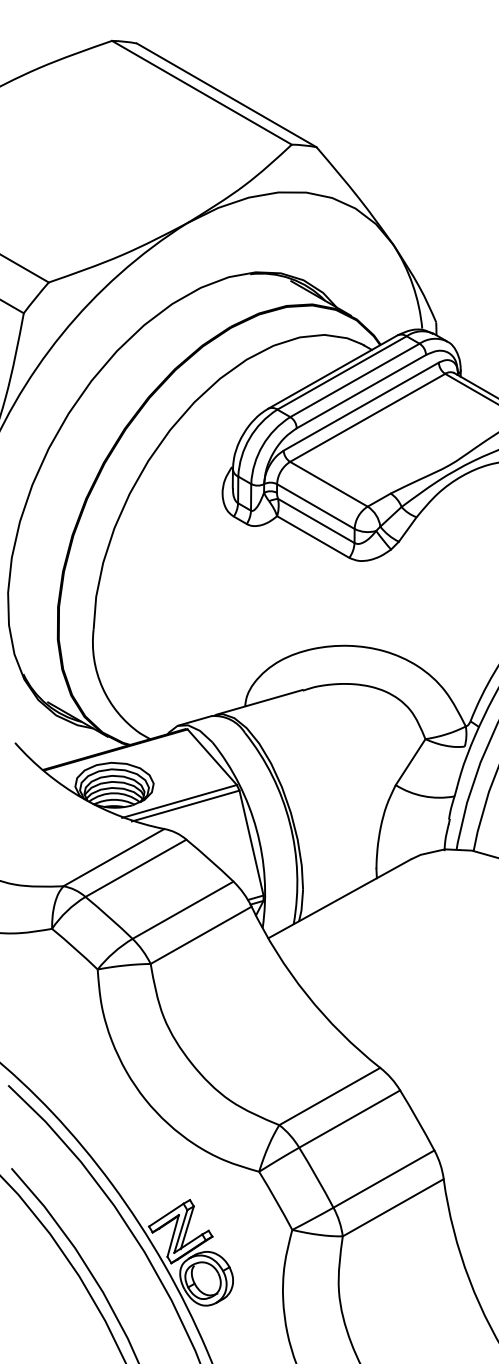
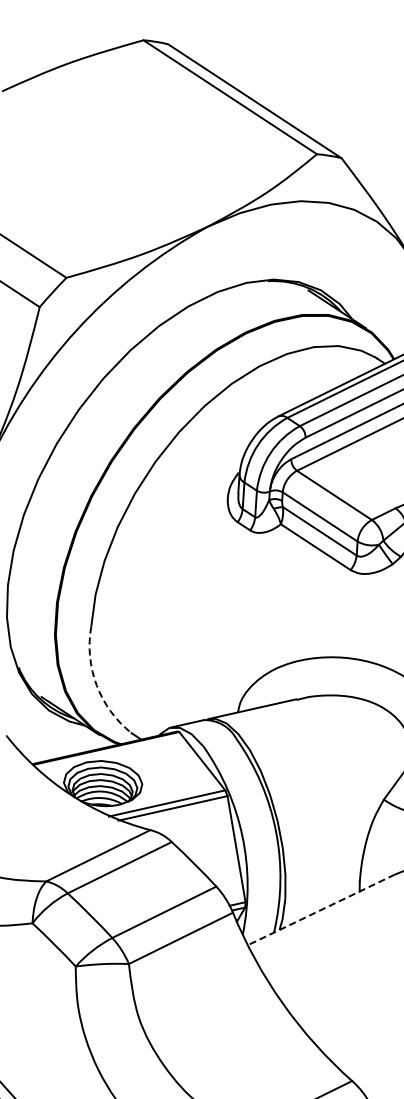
arc: (102, 687) -> (96, 685), solid -> dashed
line: (339, 899) -> (321, 910), solid -> dashed

